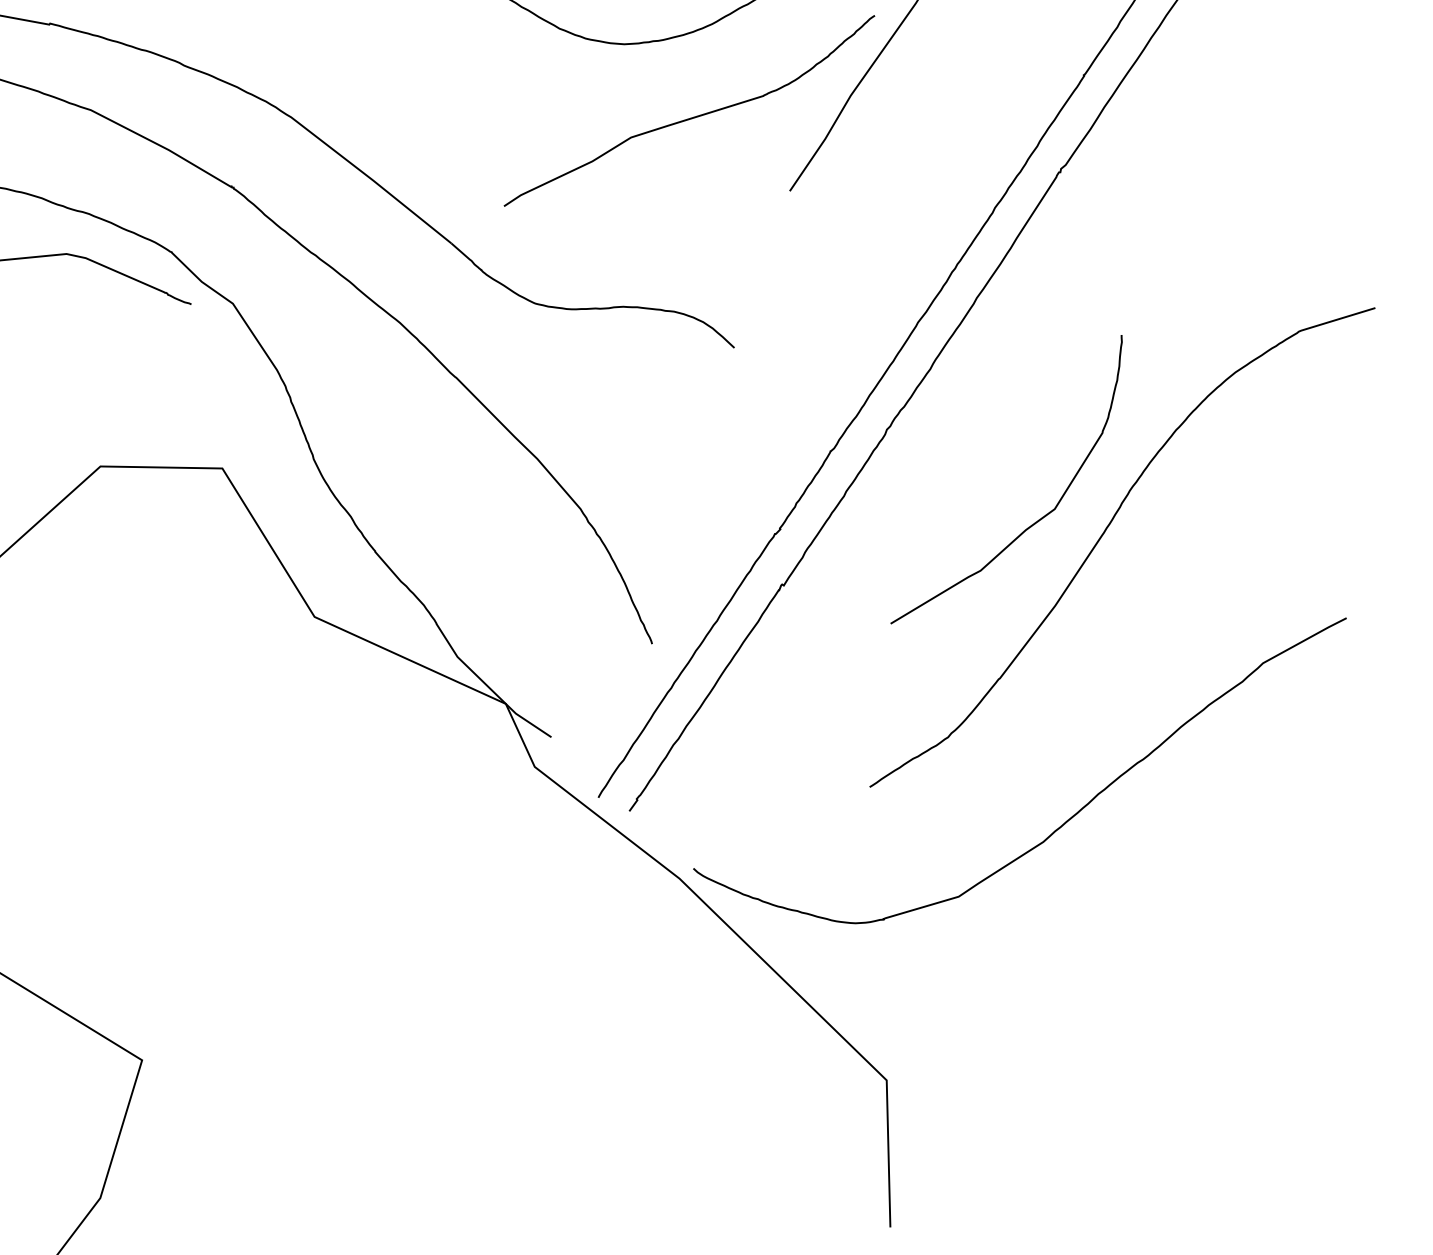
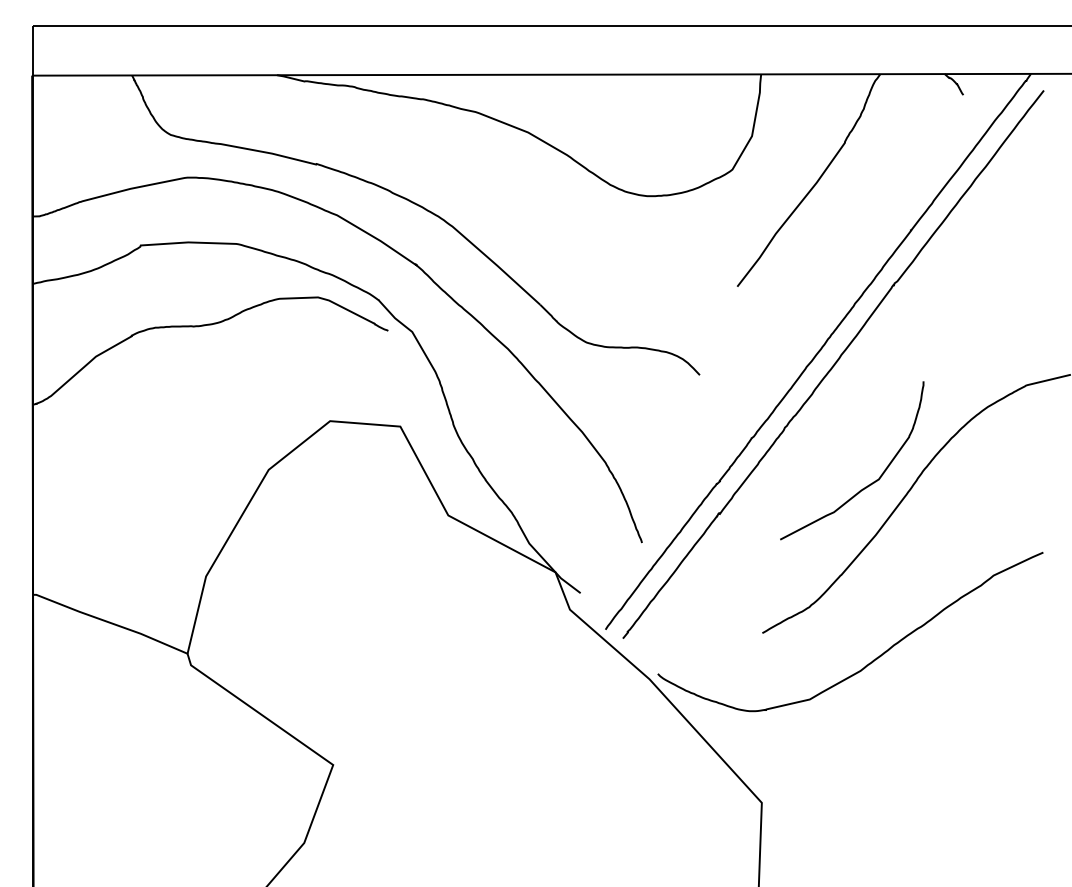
curve: (688, 117) -> (681, 240), removed

